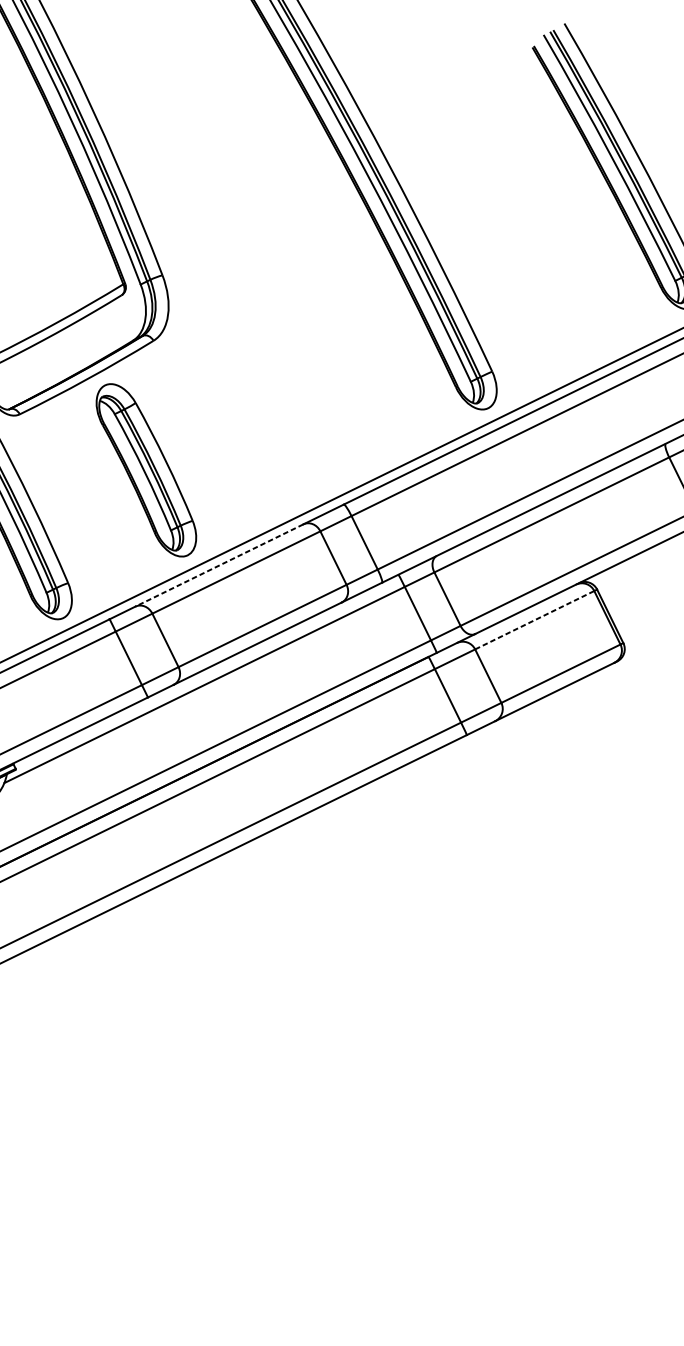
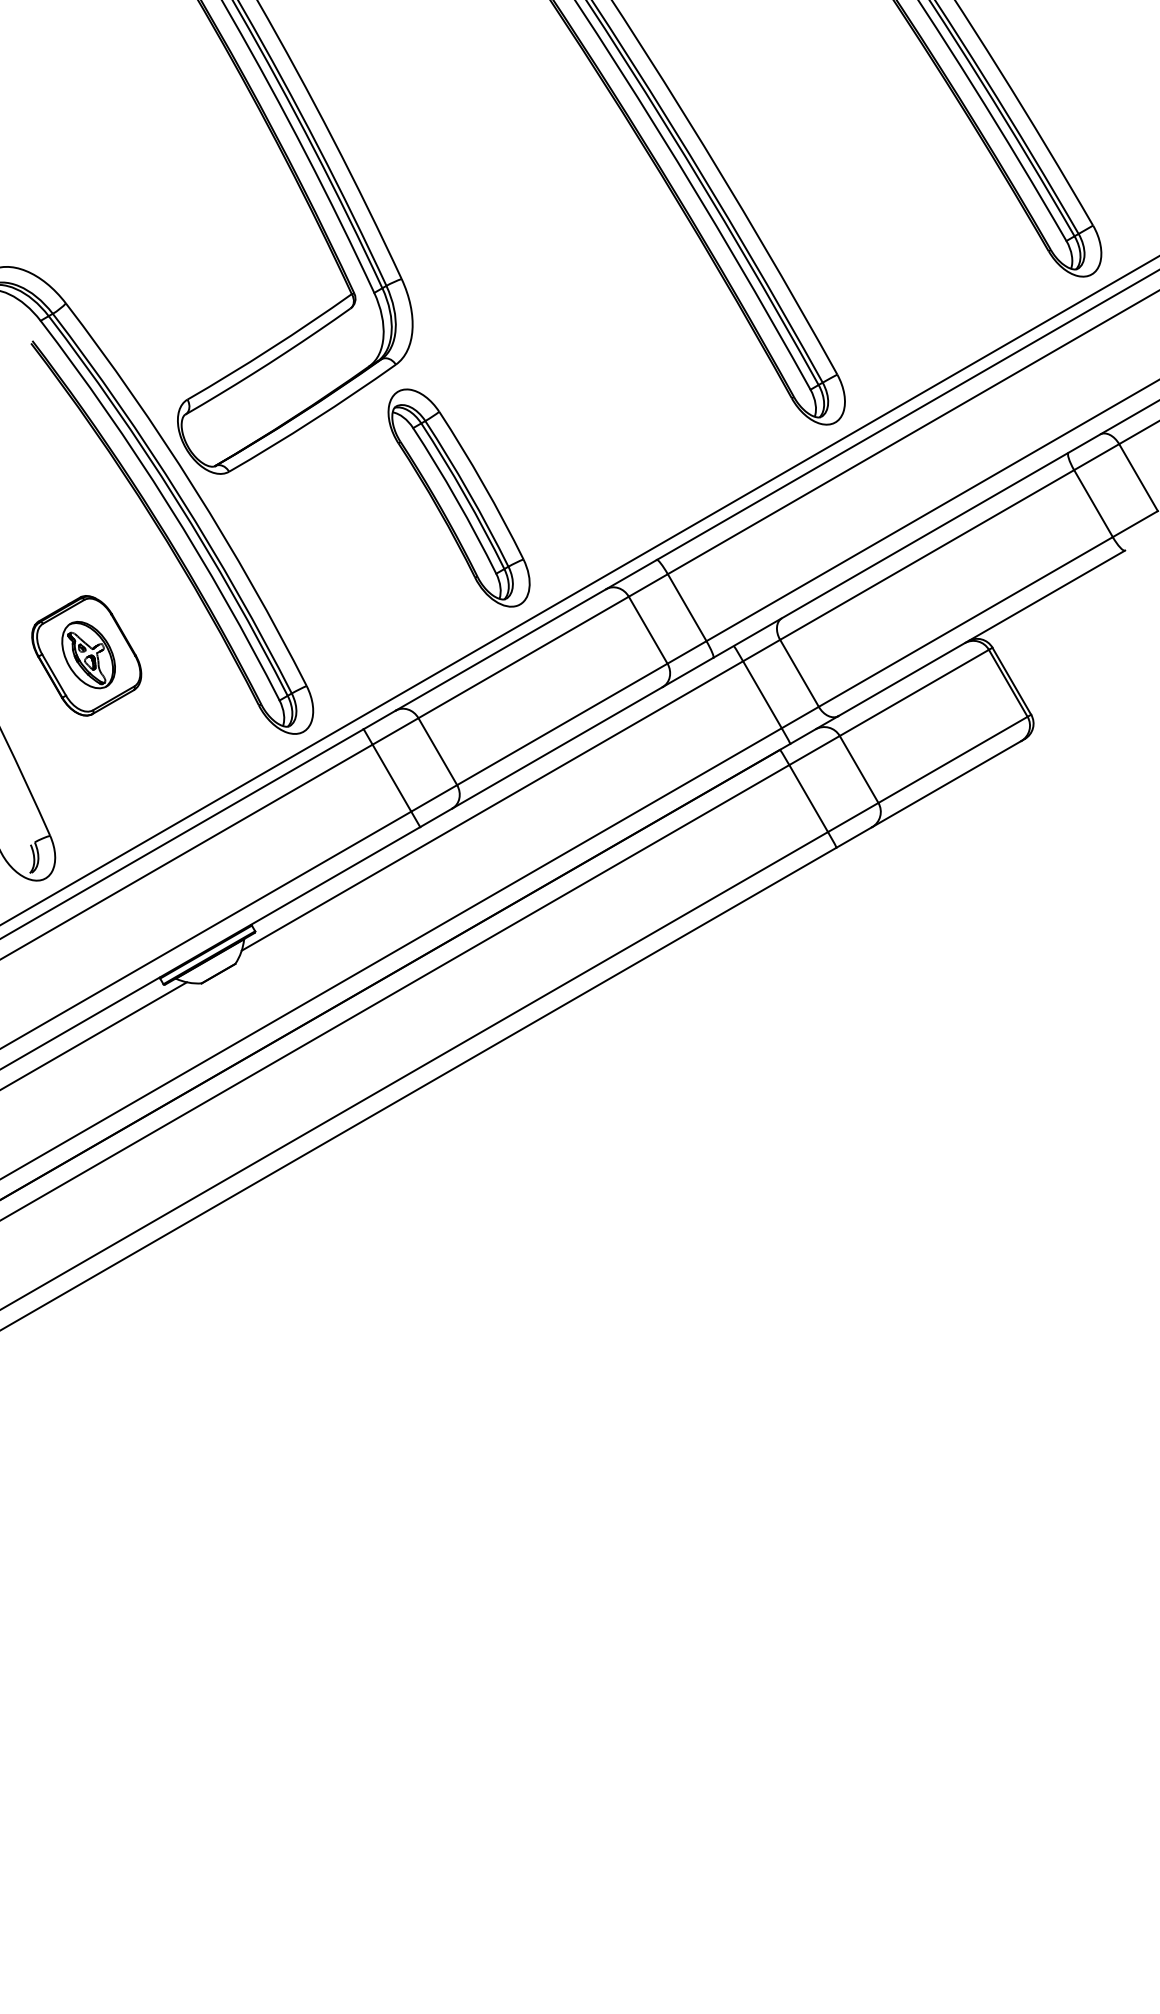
part: (145, 469) -> (458, 497), moved
line: (218, 565) -> (500, 650), dashed -> solid
line: (534, 619) -> (914, 692), dashed -> solid

